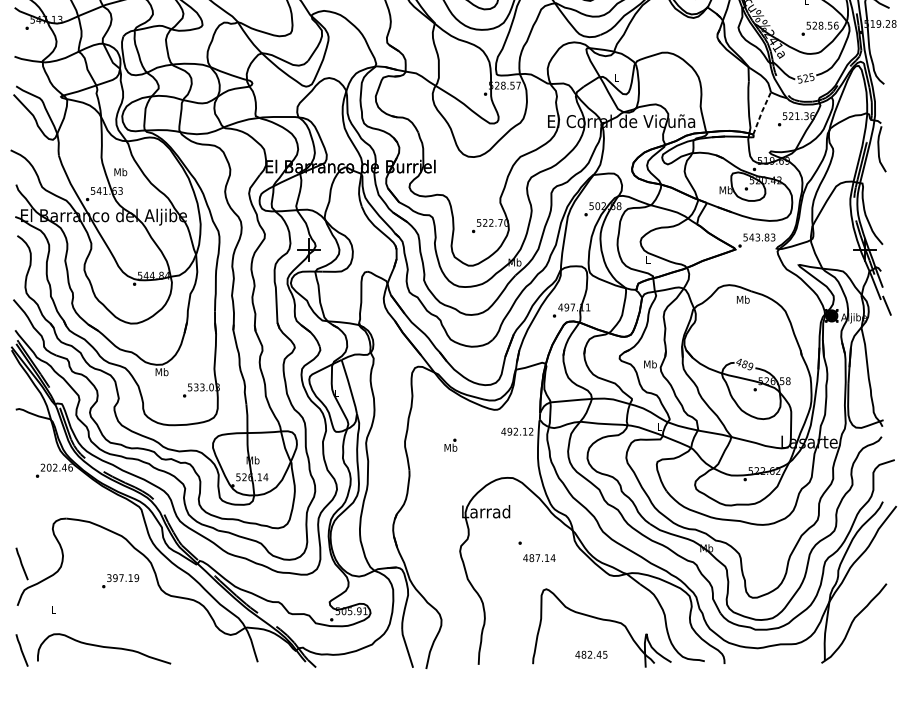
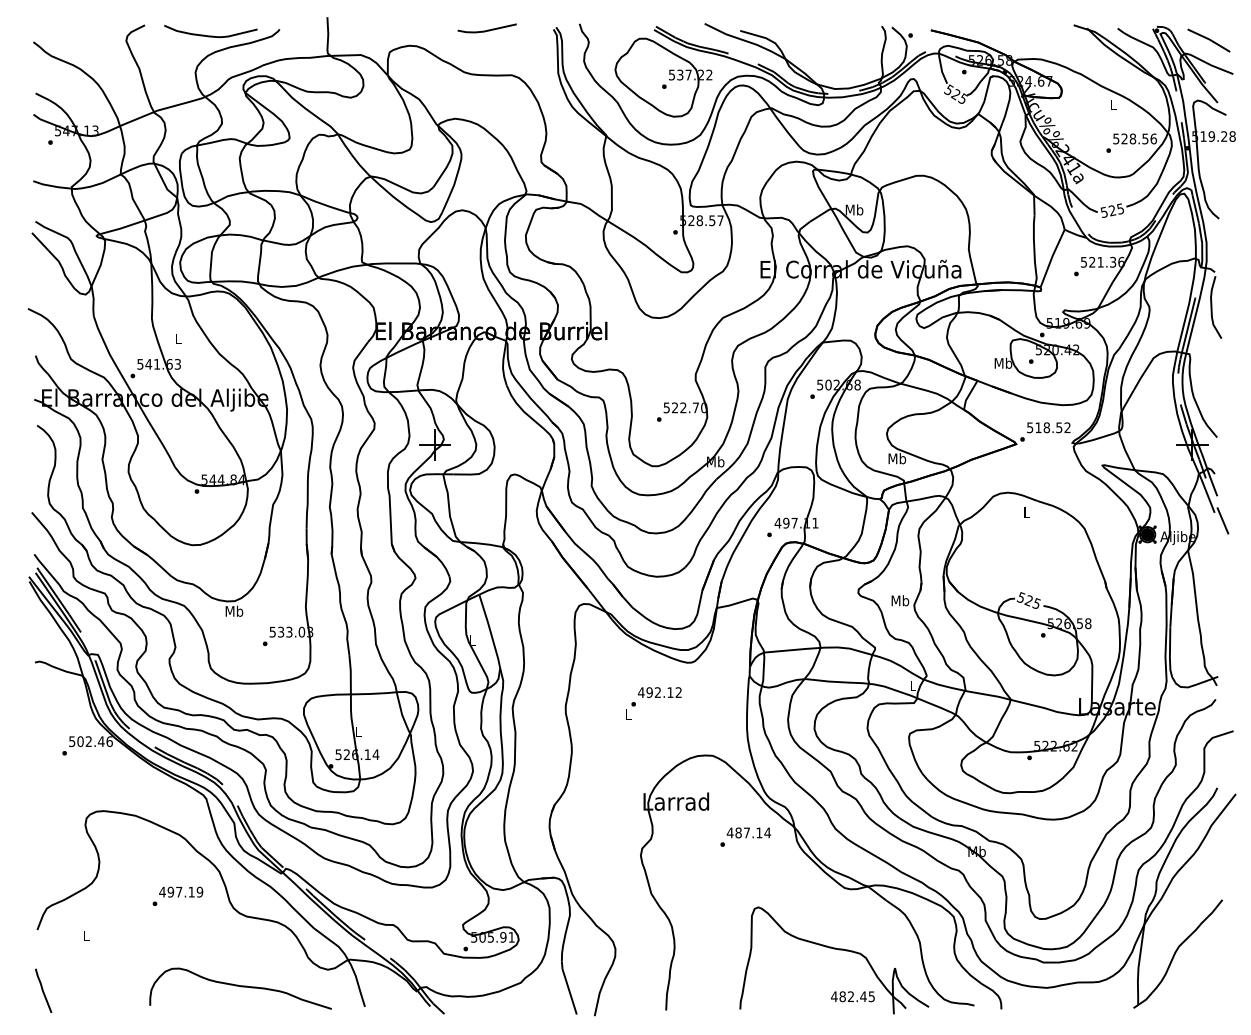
text: (616, 77) -> (854, 209), L -> Mb
line: (761, 112) -> (1051, 257), dashed -> solid
text: (120, 172) -> (177, 338), Mb -> L
text: (762, 237) -> (1052, 427), 543.83 -> 518.52
text: (648, 260) -> (897, 458), L -> Mb
text: (742, 299) -> (1026, 512), Mb -> L
text: (744, 364) -> (1028, 600), 489 -> 525
text: (517, 431) -> (659, 692), moved
text: (450, 447) -> (627, 713), Mb -> L
text: (253, 460) -> (358, 731), Mb -> L
text: (43, 467) -> (72, 741), 202.46 -> 502.46
text: (539, 557) -> (748, 832), moved
line: (22, 563) -> (43, 872), removed
text: (109, 577) -> (162, 891), 397.19 -> 497.19
curve: (104, 648) -> (241, 987), moved
text: (591, 654) -> (852, 996), moved

